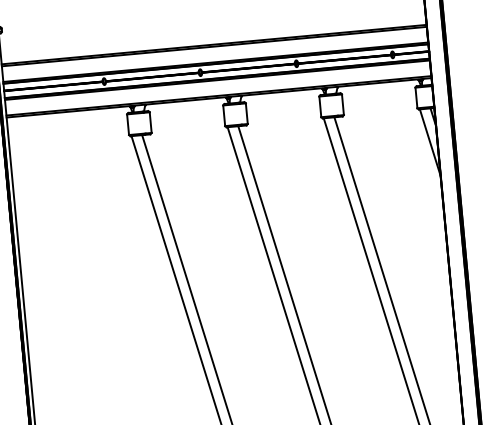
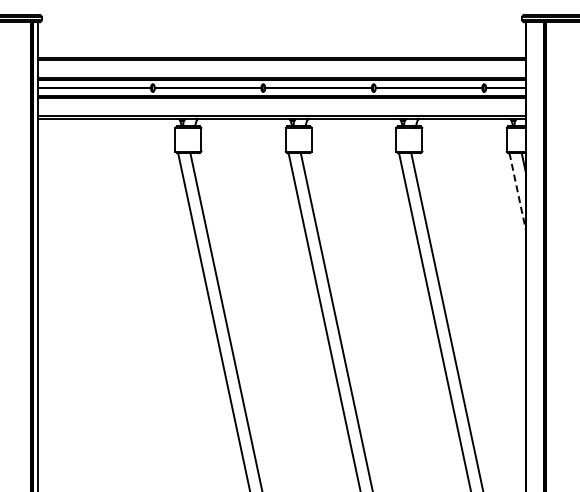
line: (430, 143) -> (517, 192), solid -> dashed

